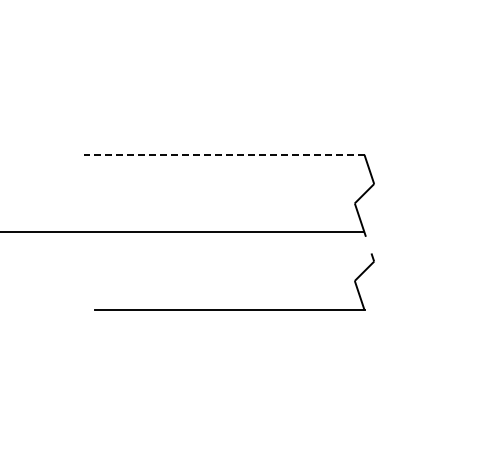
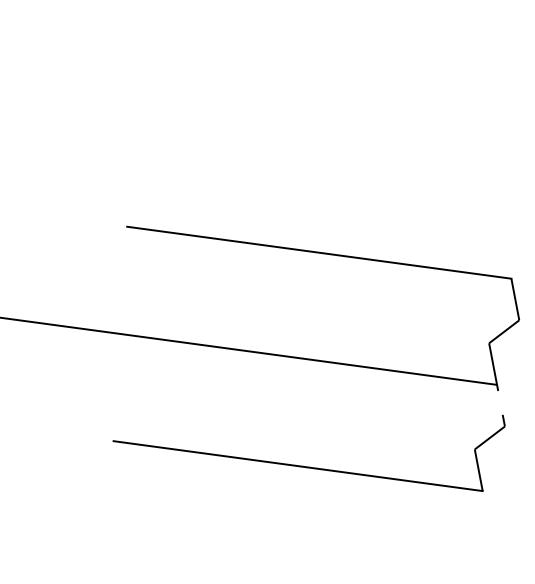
line: (223, 154) -> (318, 251), dashed -> solid

